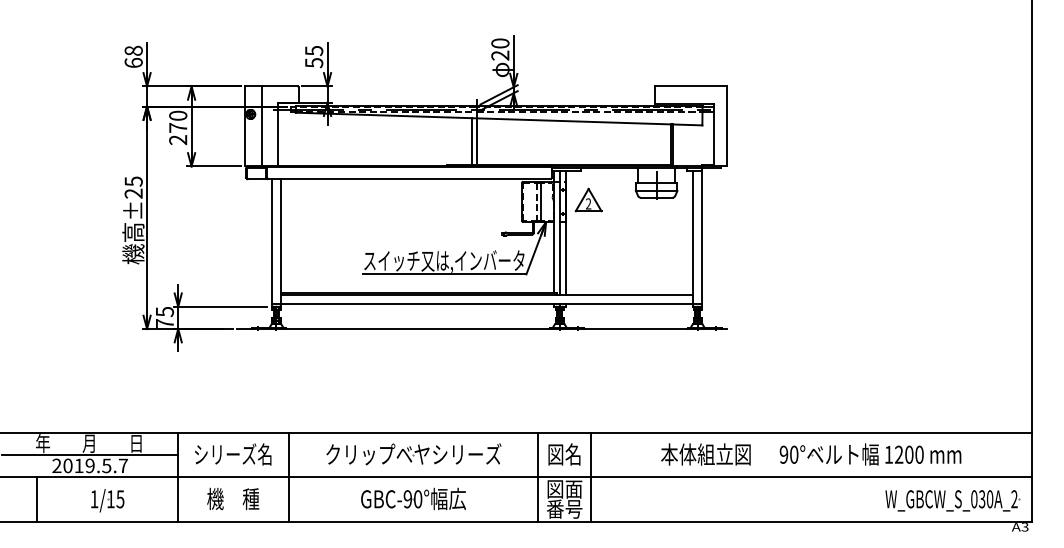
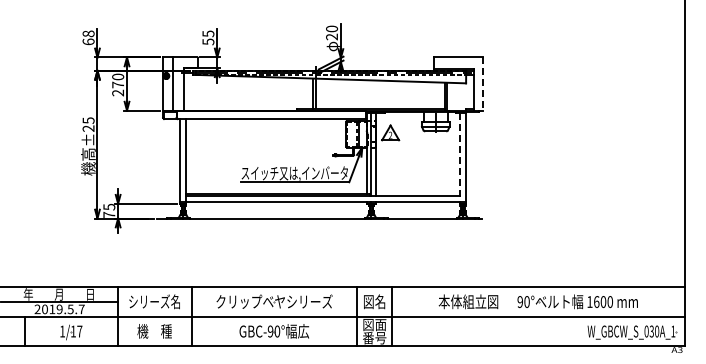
line: (727, 127) -> (482, 84), solid -> dashed
line: (692, 240) -> (459, 159), solid -> dashed
text: (898, 454) -> (596, 301), 1200 -> 1600
text: (119, 499) -> (79, 331), 1/15 -> 1/17
text: (1014, 499) -> (673, 331), W_GBCW_S_030A_2 -> W_GBCW_S_030A_1

